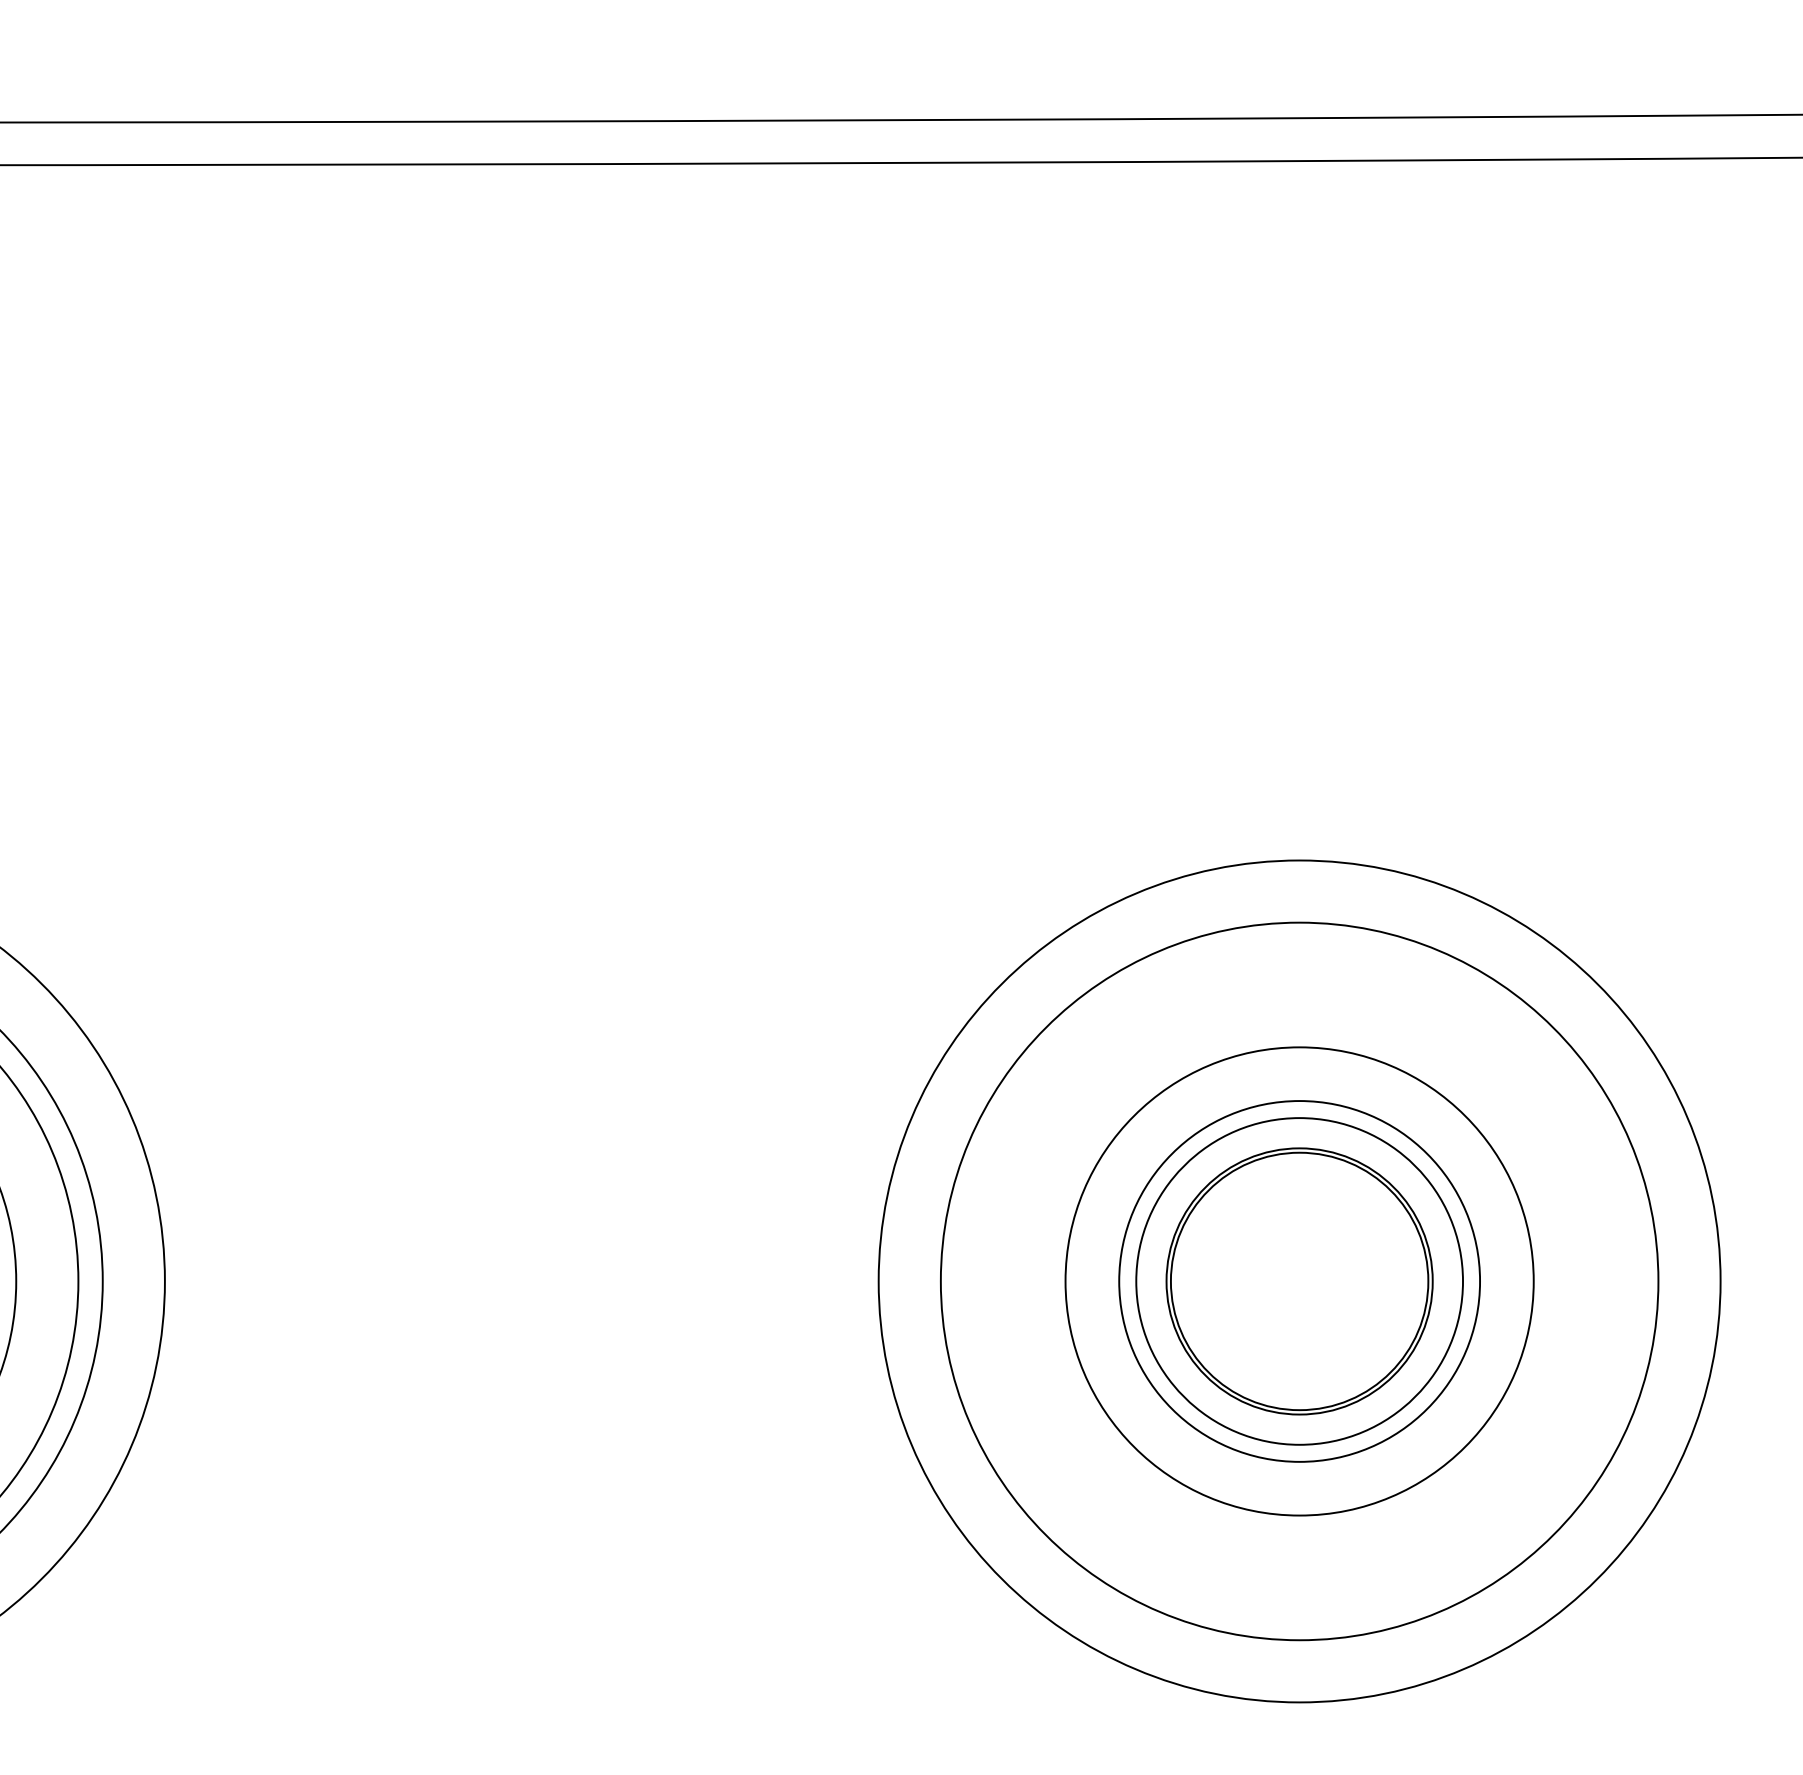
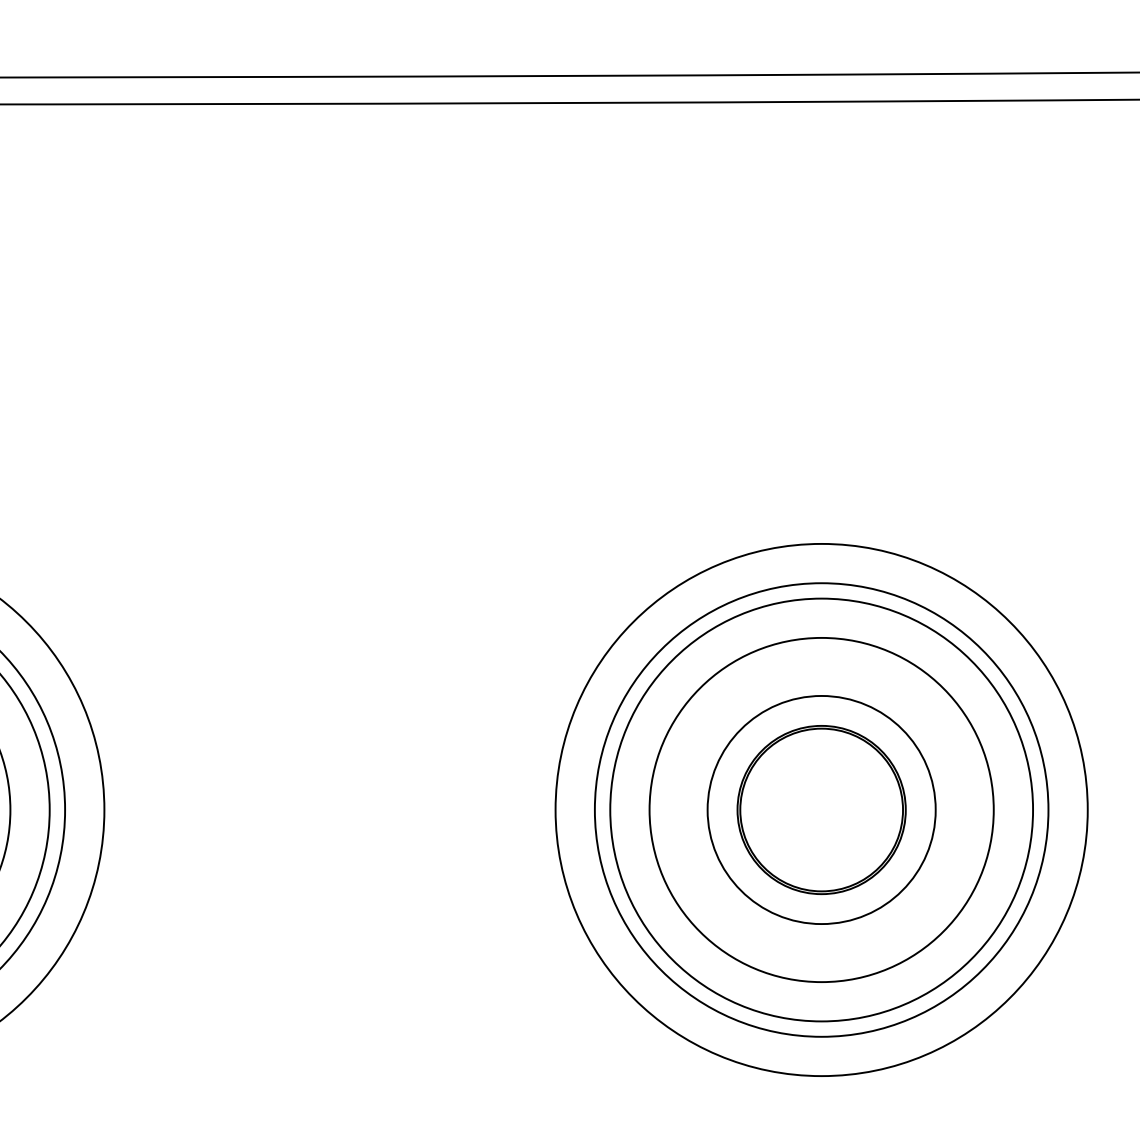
circle: (1299, 1280) -> (821, 809), size x1.43
circle: (1299, 1280) -> (821, 809), size x1.67

